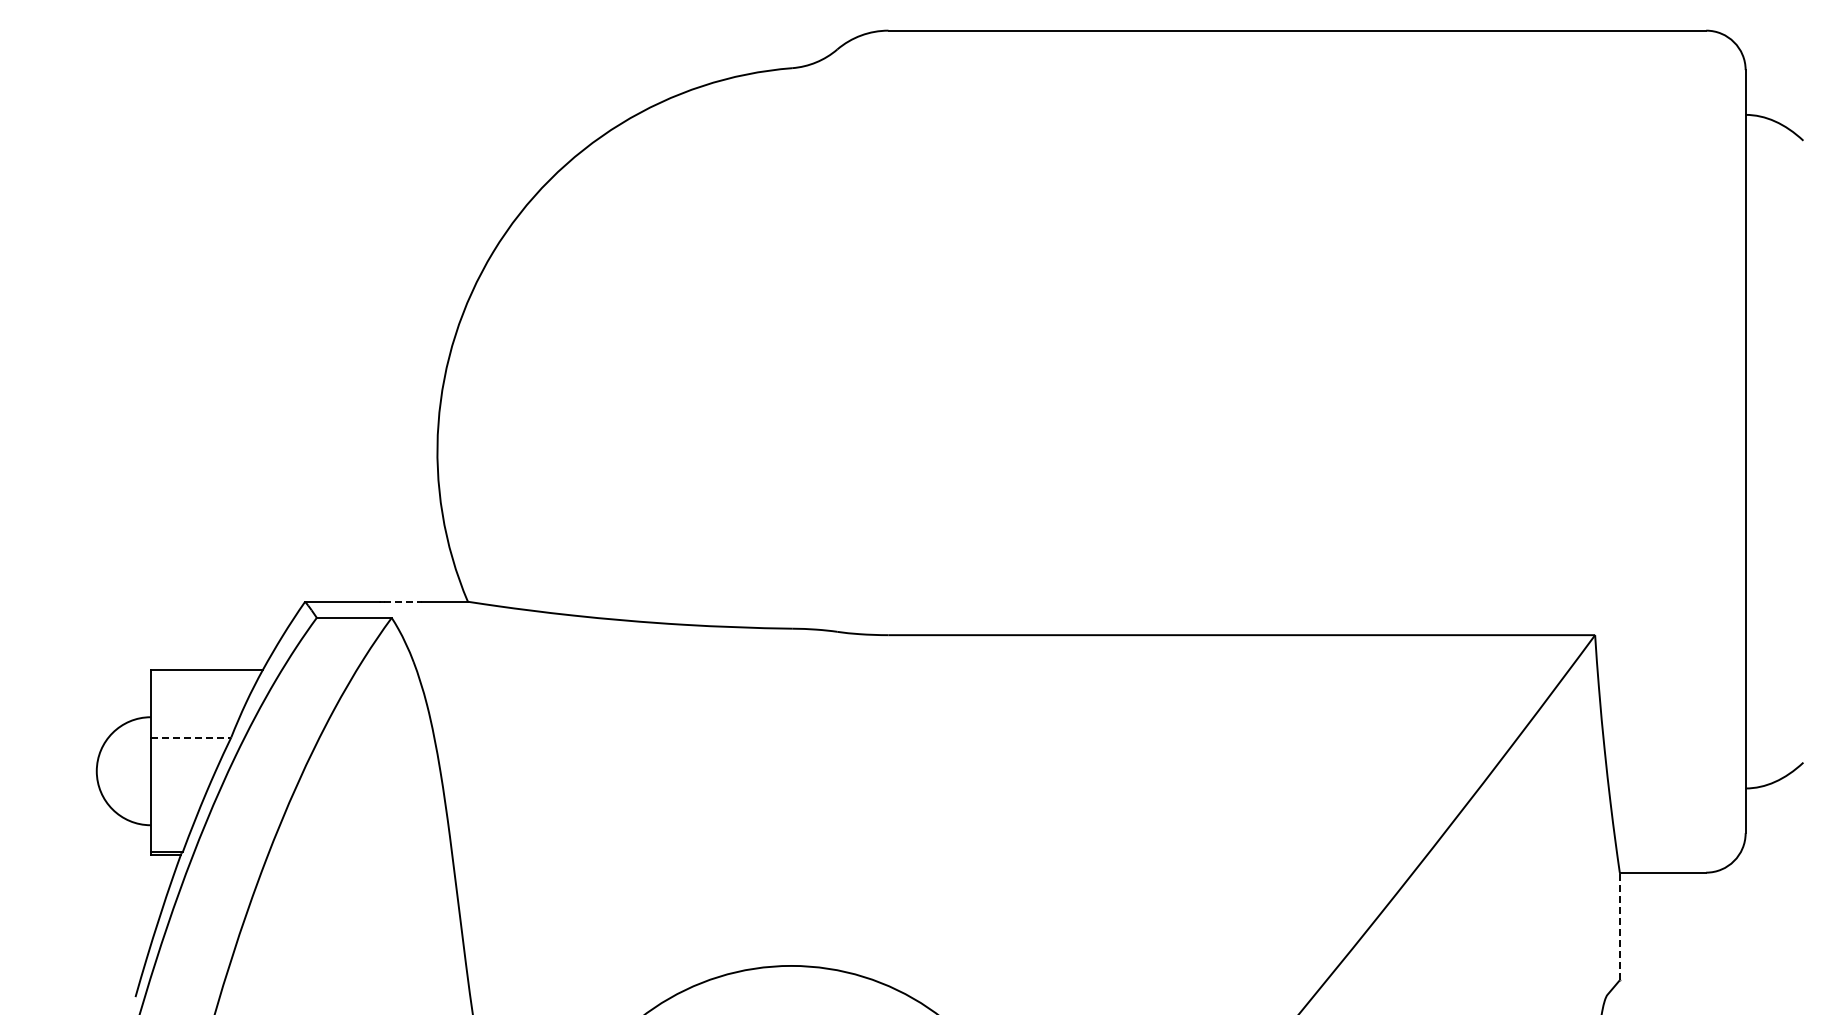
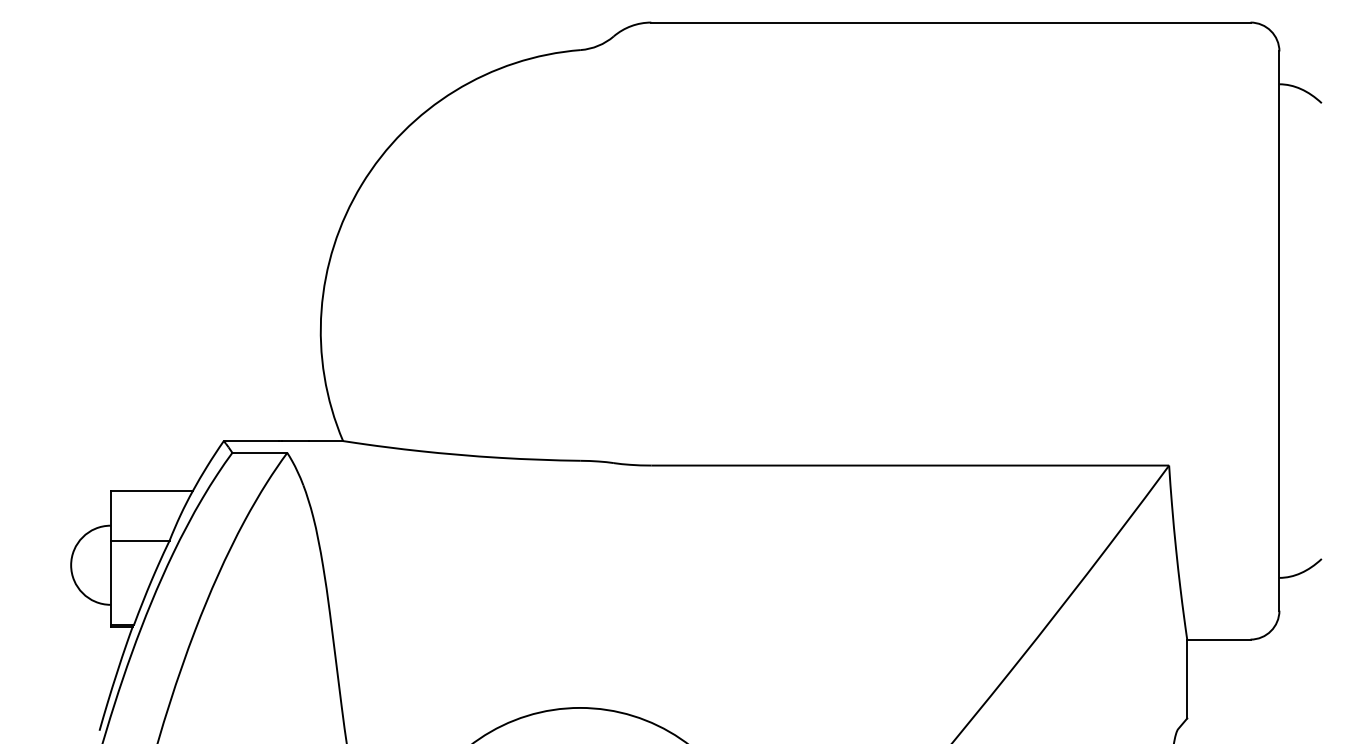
line: (402, 601) -> (295, 440), dashed -> solid
line: (191, 737) -> (140, 540), dashed -> solid
line: (1619, 926) -> (1186, 679), dashed -> solid

